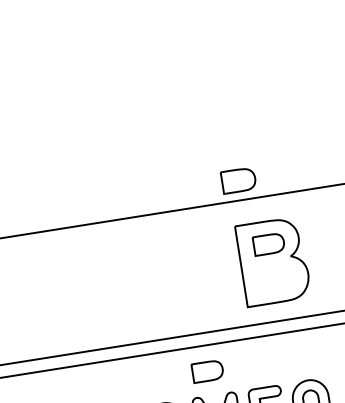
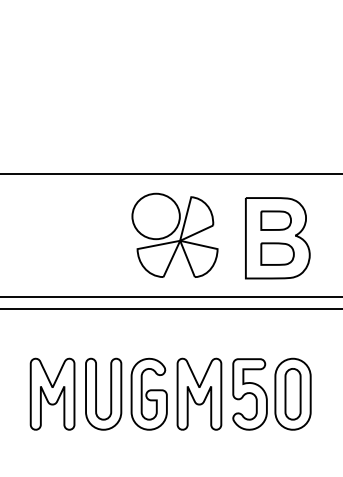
part: (238, 179) -> (277, 253), moved
part: (169, 274) -> (174, 234), added
part: (207, 371) -> (196, 334), removed

